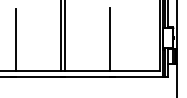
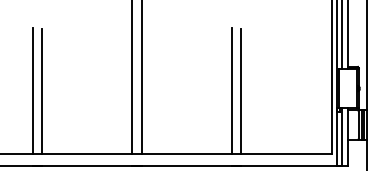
line: (11, 38) -> (33, 89), added
line: (114, 39) -> (240, 91), added

